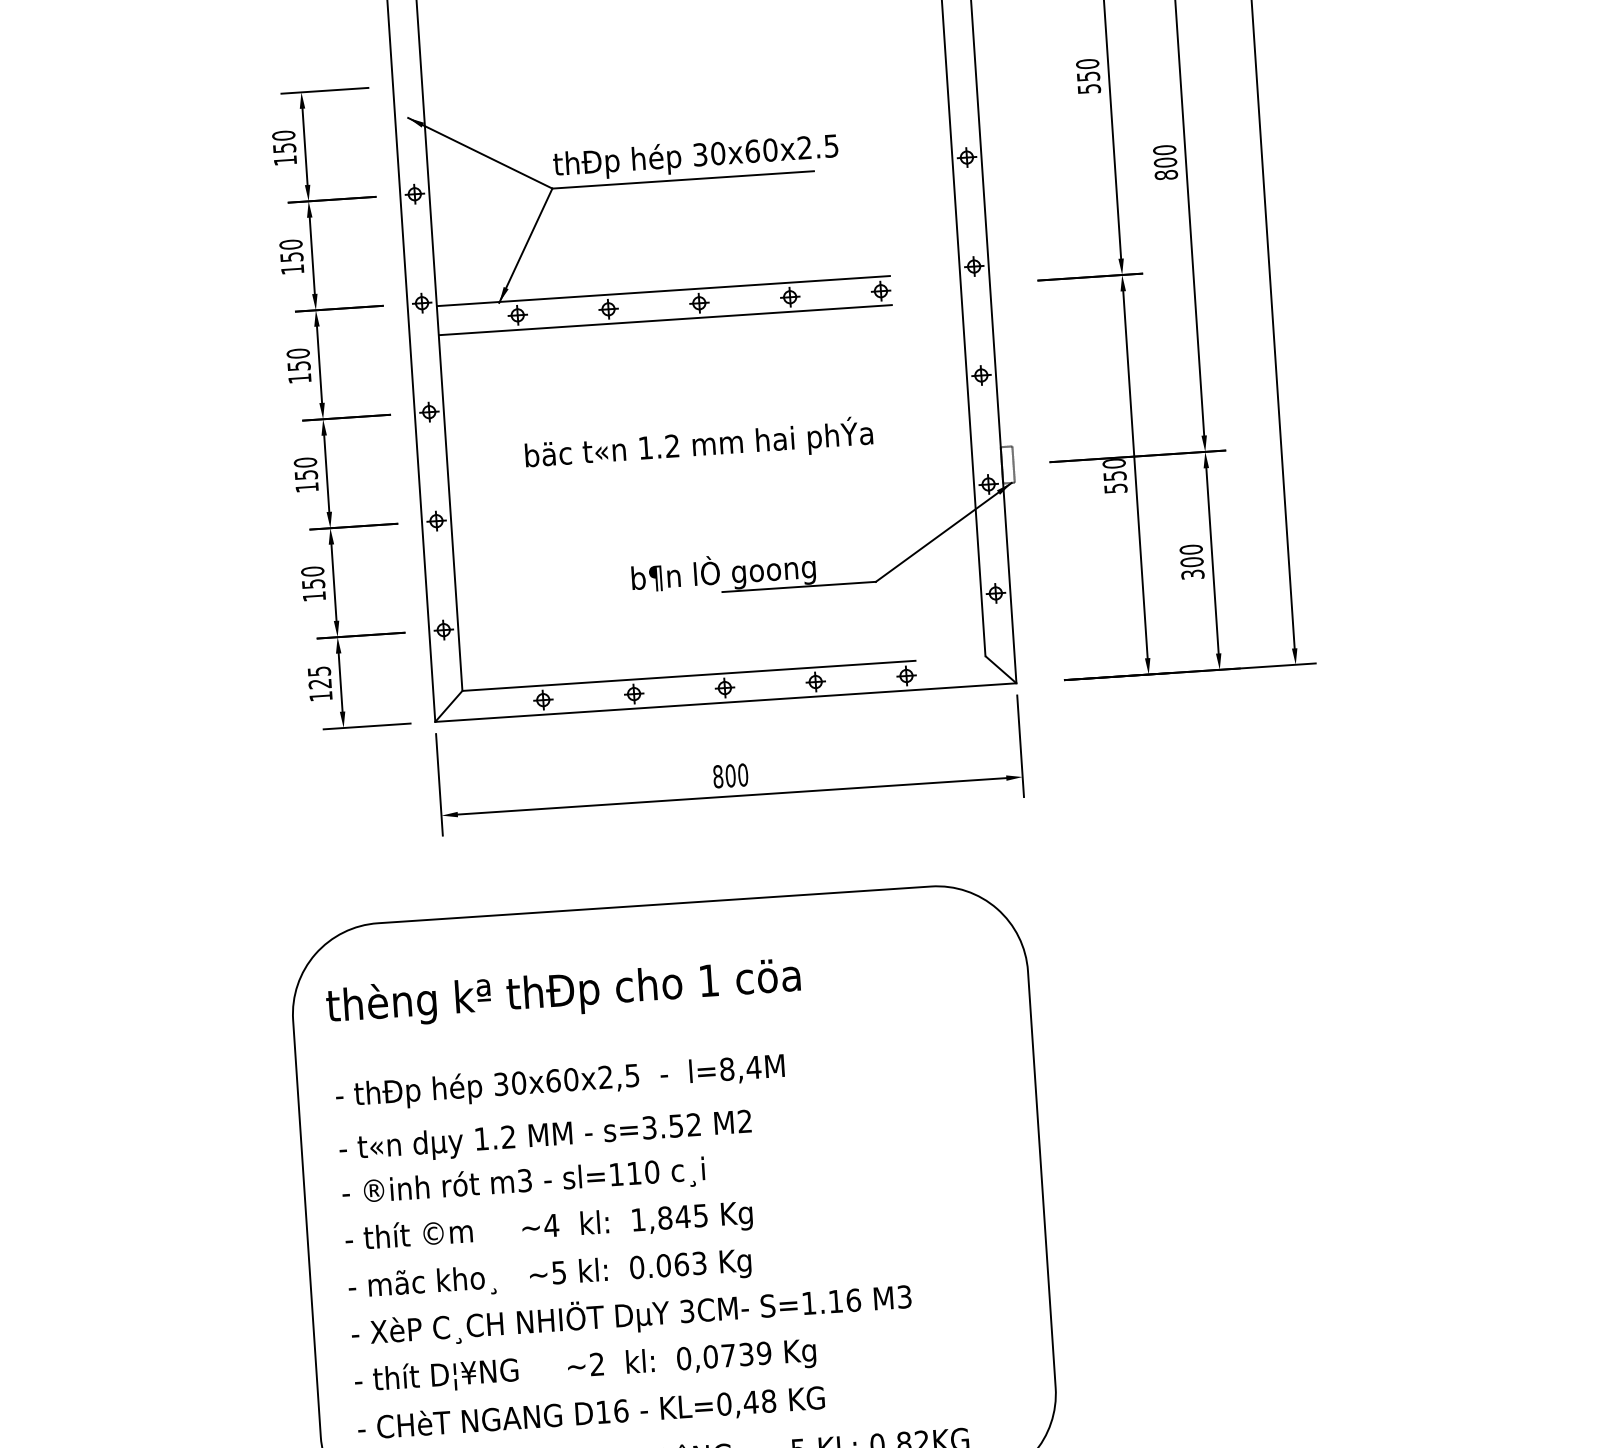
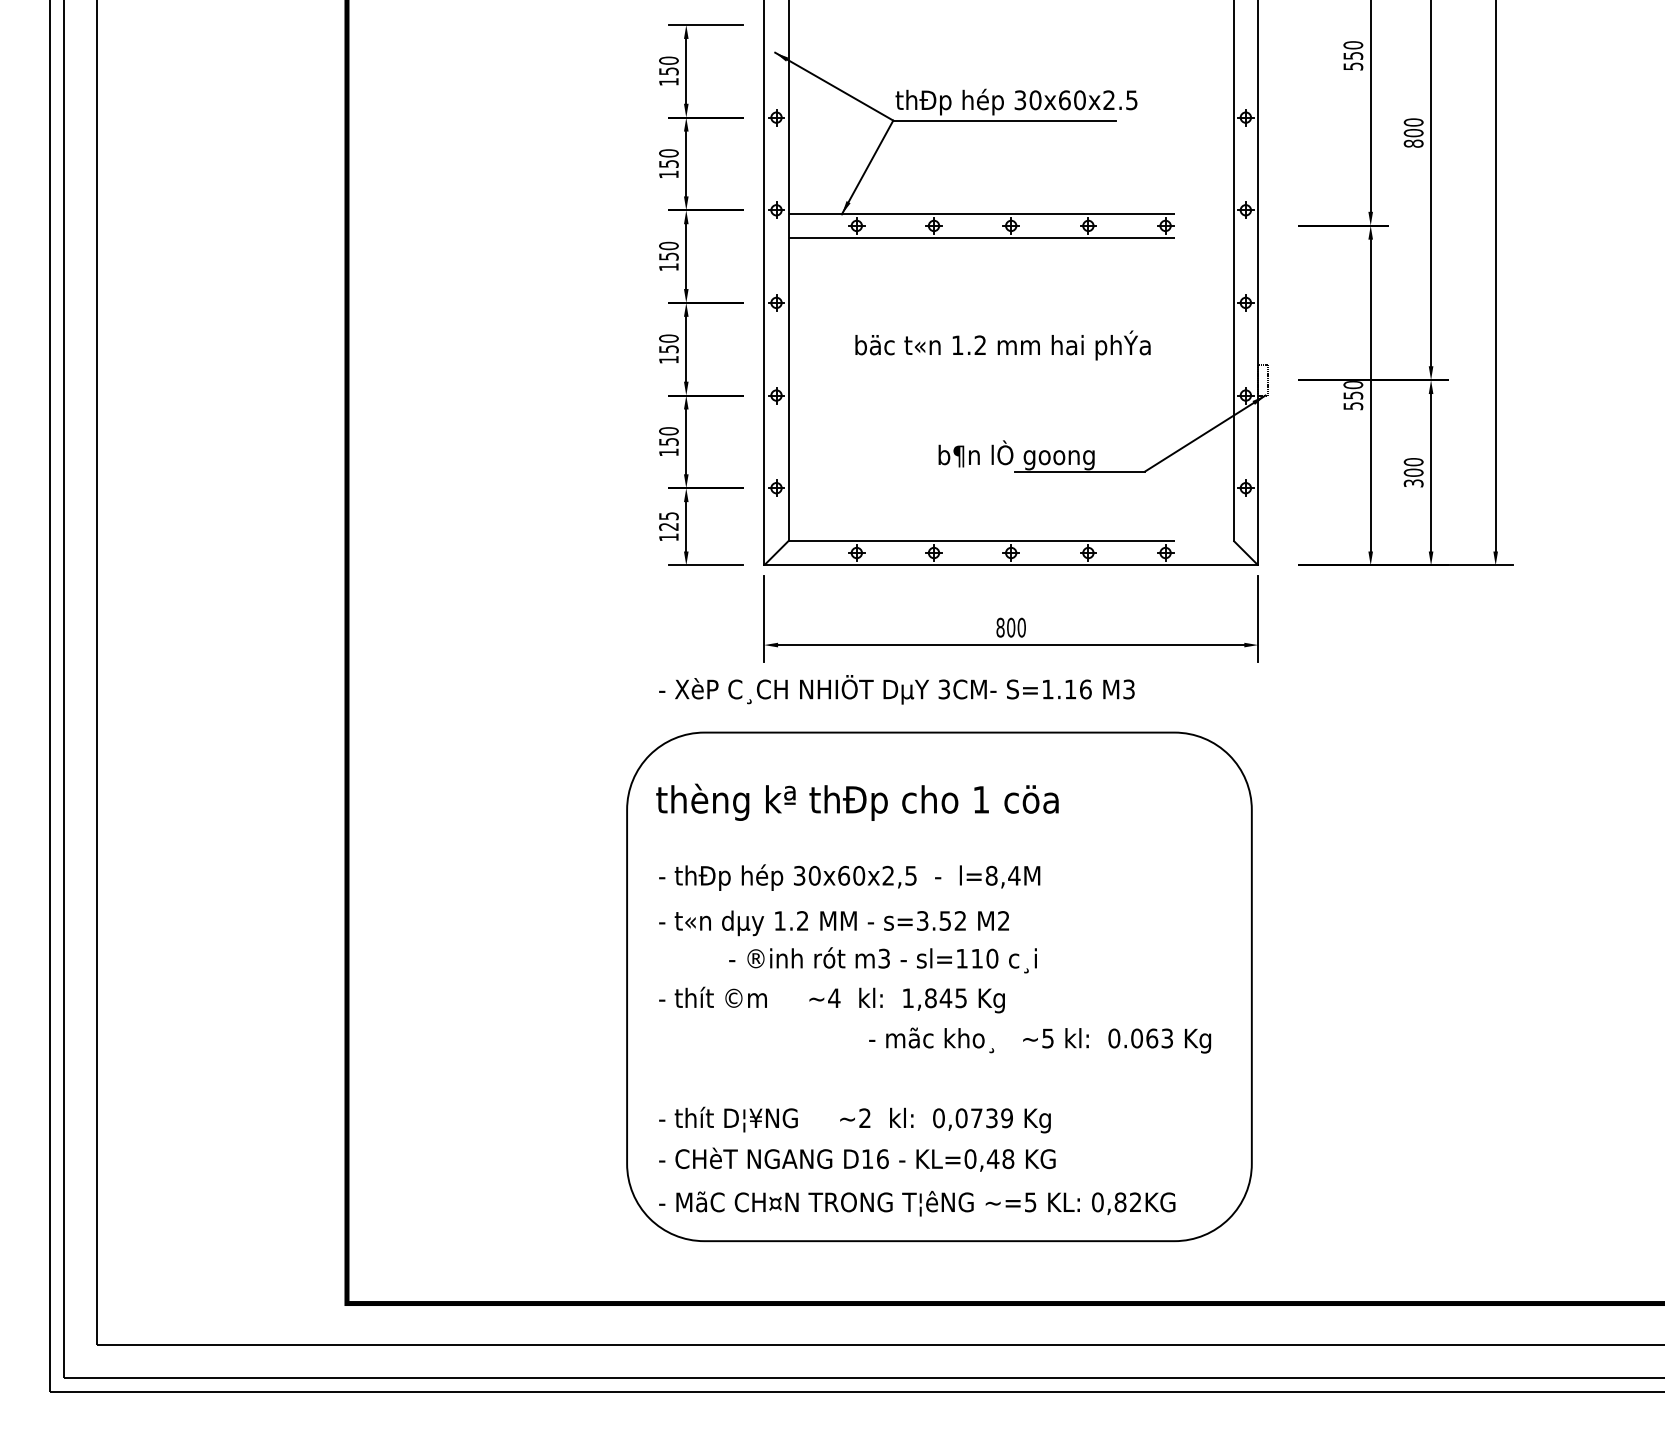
text: (522, 1182) -> (882, 960), moved
text: (550, 1275) -> (1040, 1040), moved
text: (631, 1315) -> (896, 689), moved

